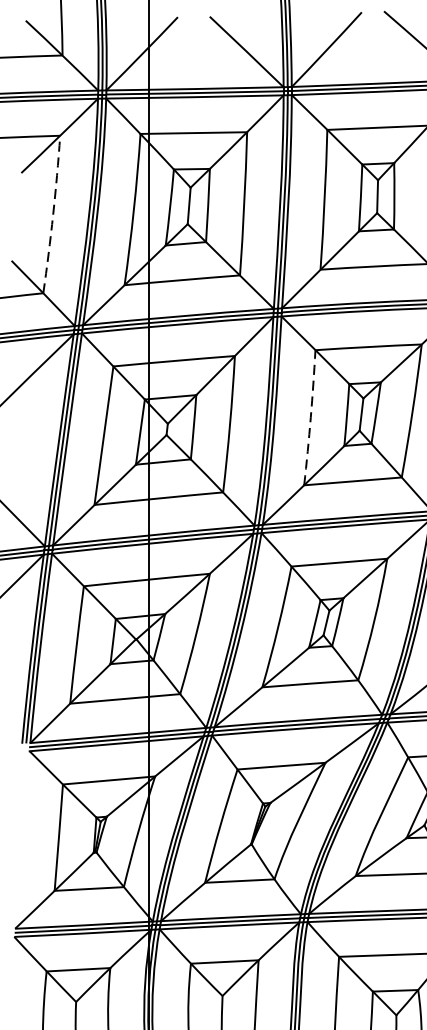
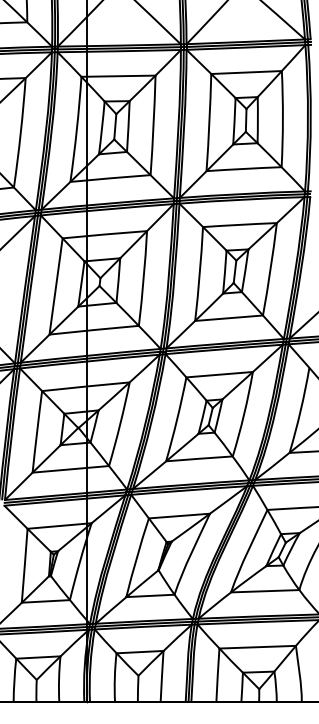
arc: (52, 214) -> (20, 132), dashed -> solid
arc: (310, 418) -> (199, 274), dashed -> solid

